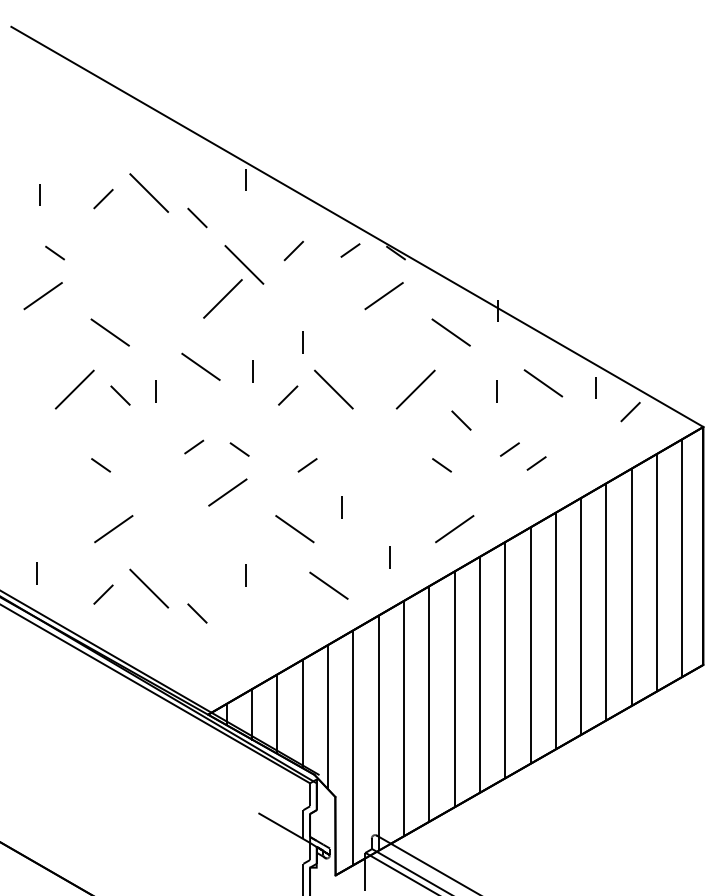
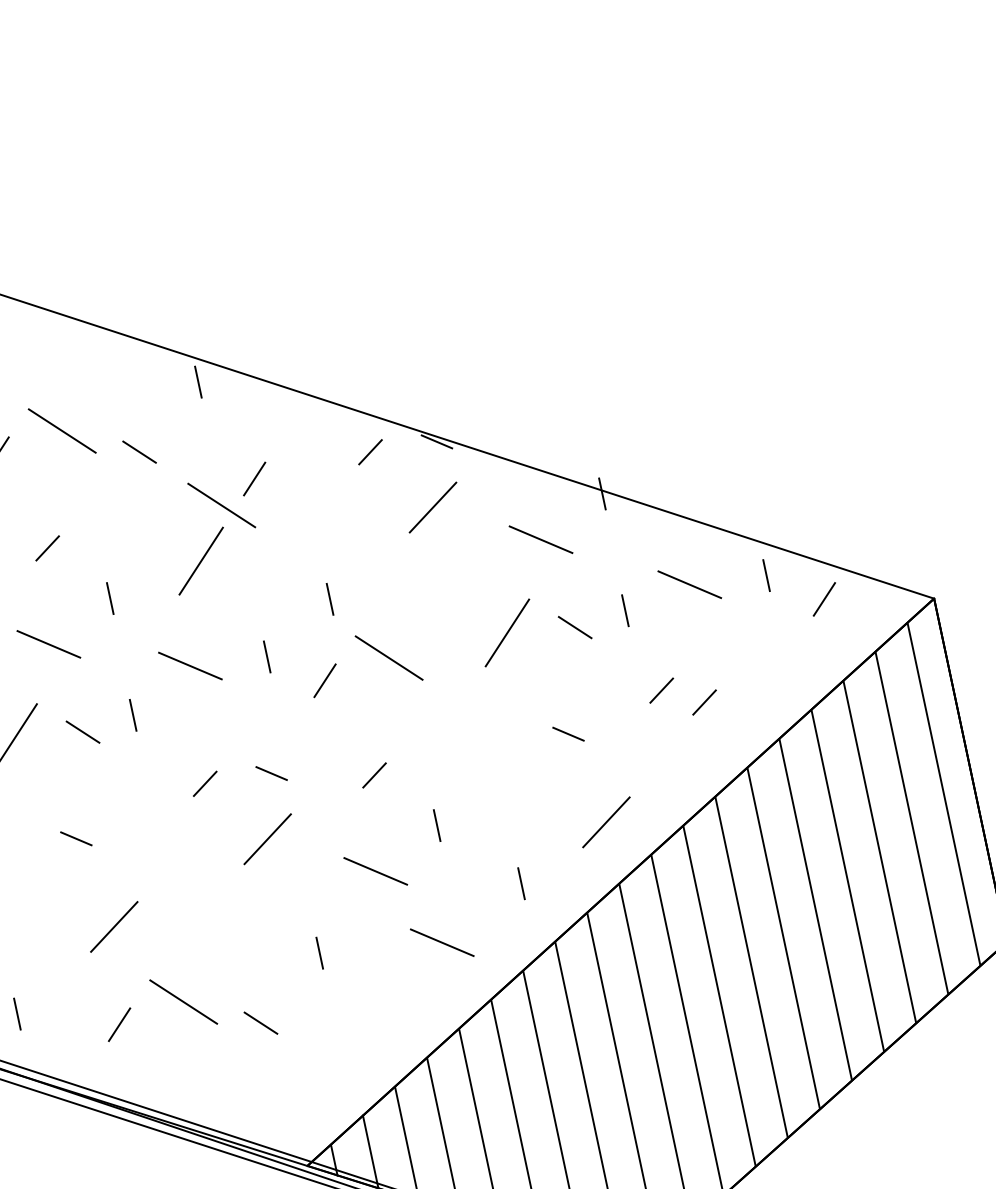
line: (293, 251) -> (254, 479), moved
line: (122, 268) -> (46, 548), added
line: (156, 310) -> (108, 598), added
line: (461, 420) -> (575, 627), moved

